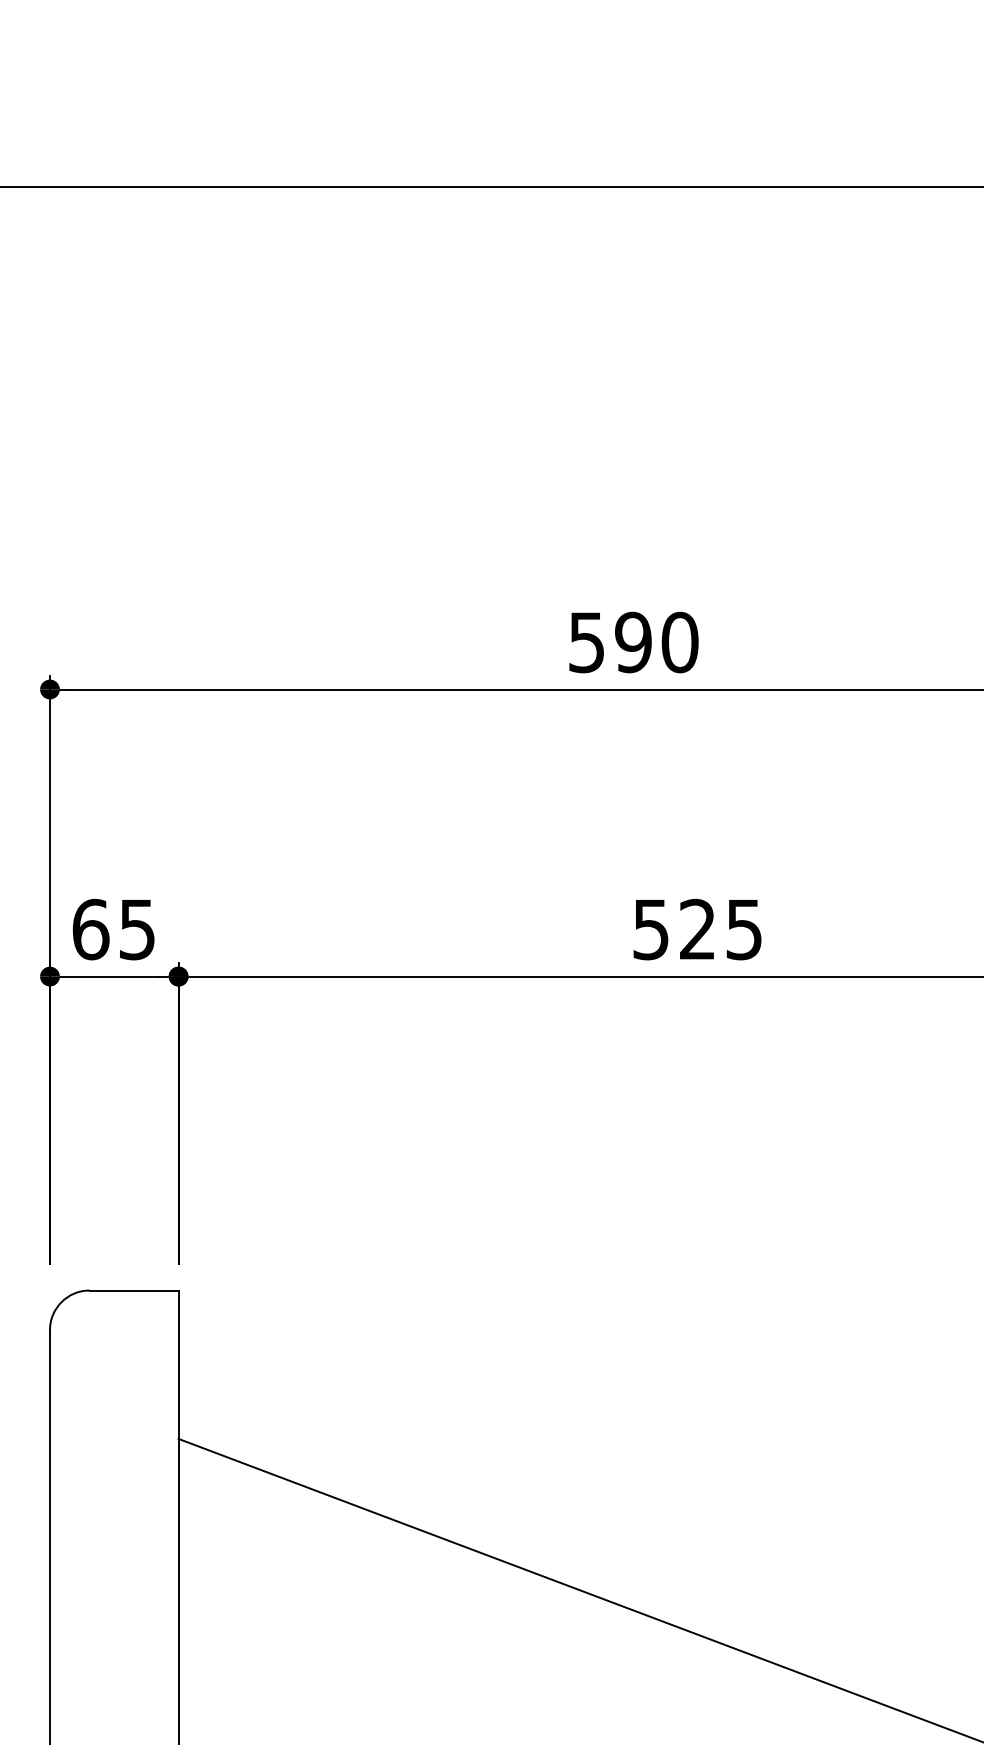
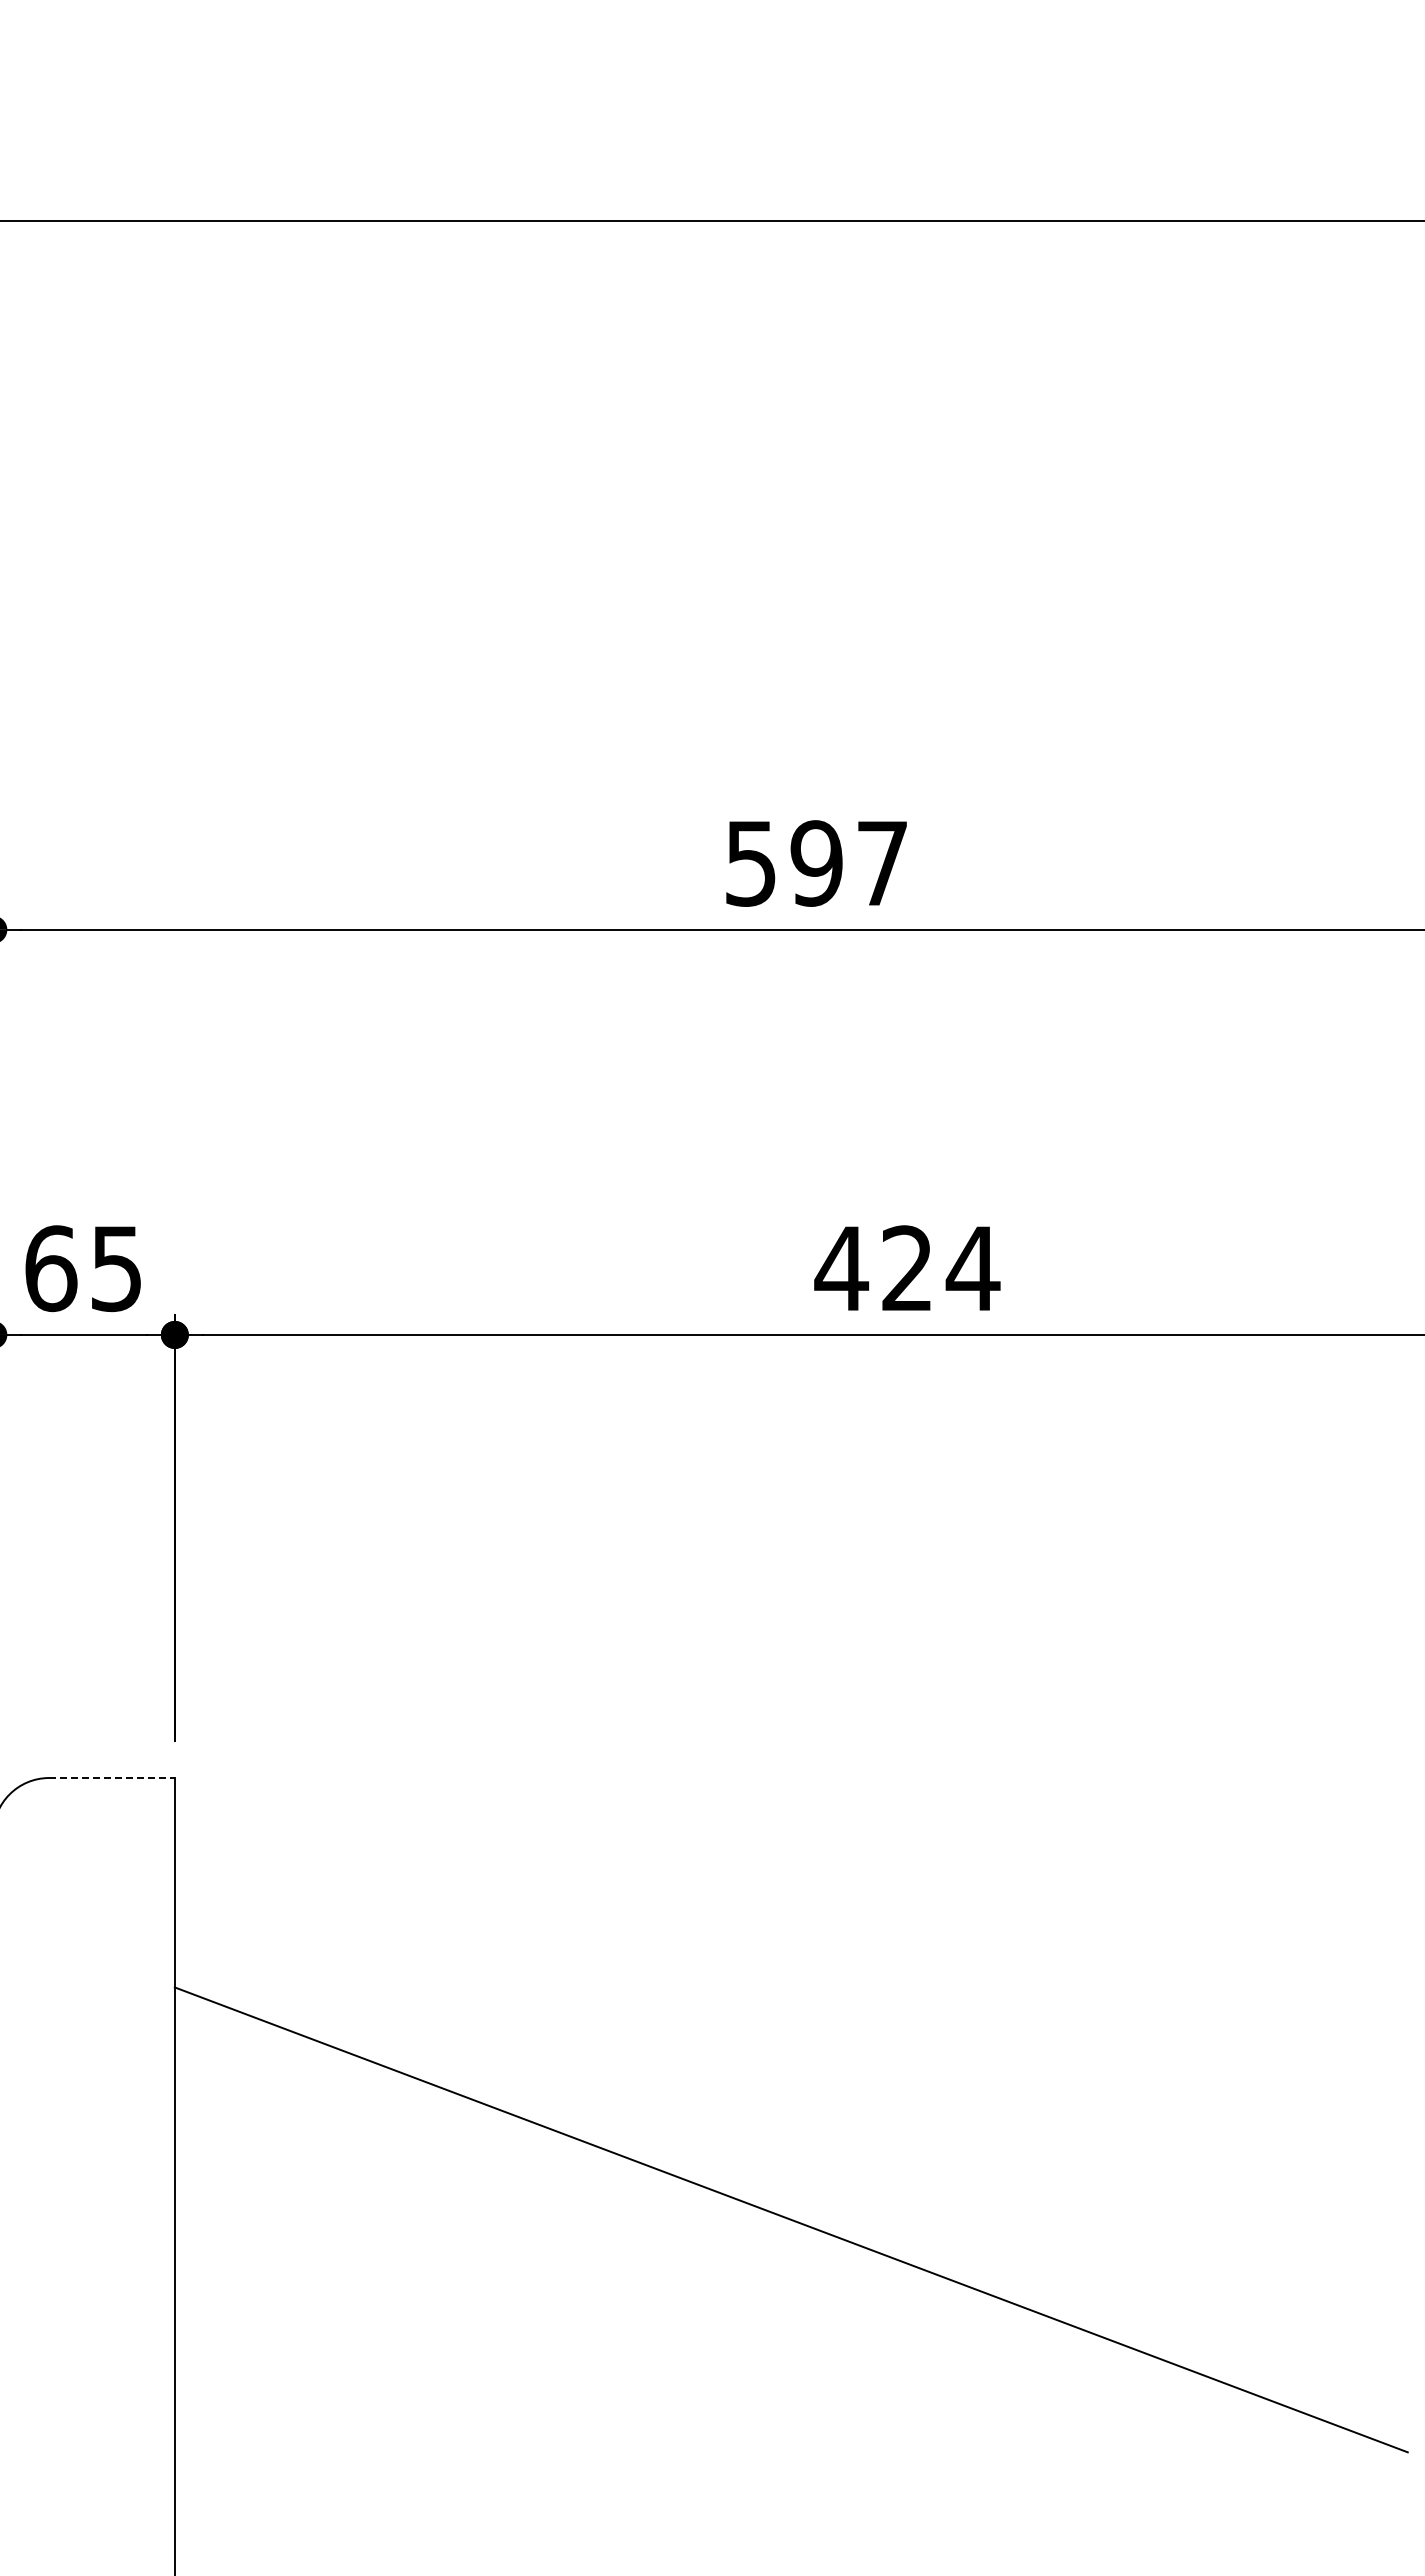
text: (680, 642) -> (882, 863), 590 -> 597
text: (697, 930) -> (907, 1269), 525 -> 424
line: (134, 1290) -> (112, 1778), solid -> dashed

